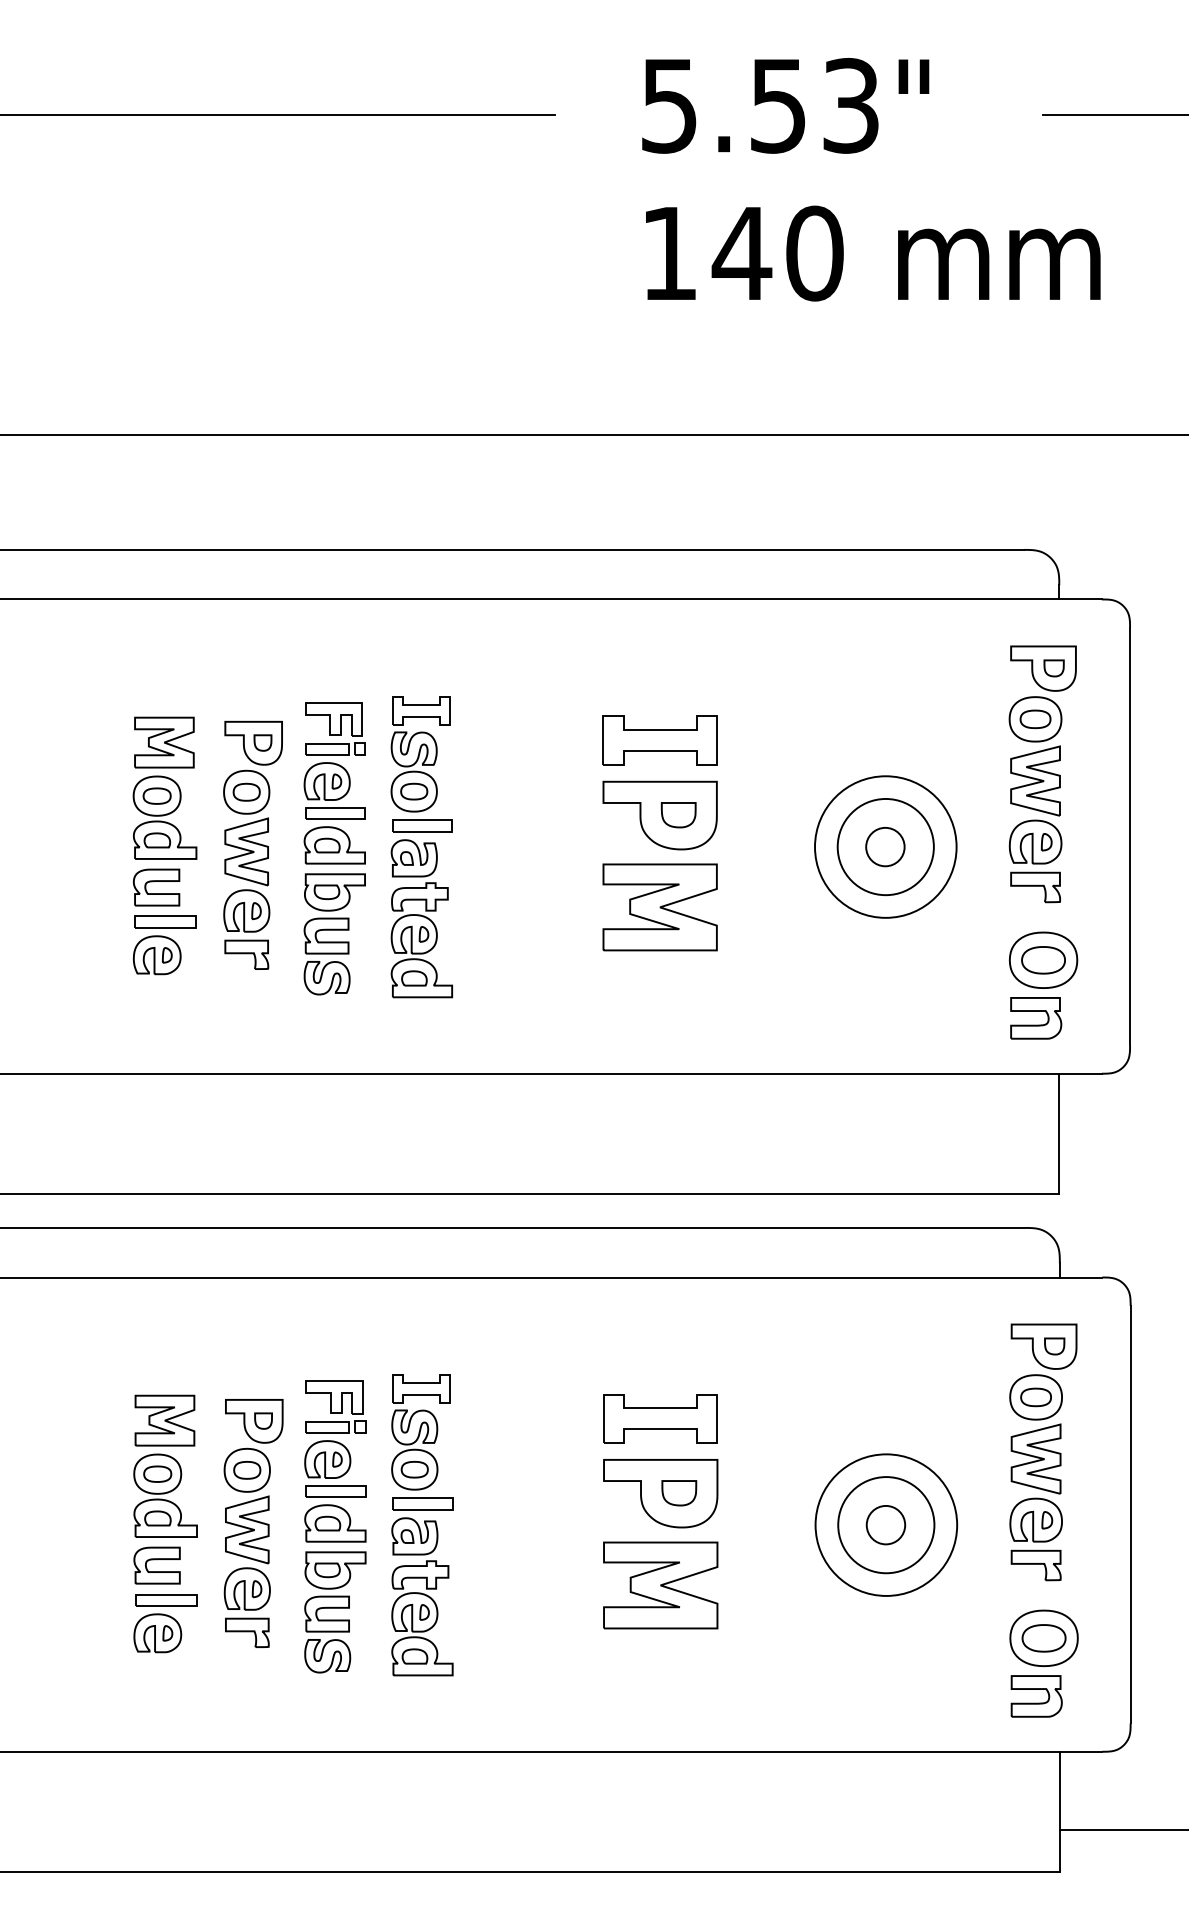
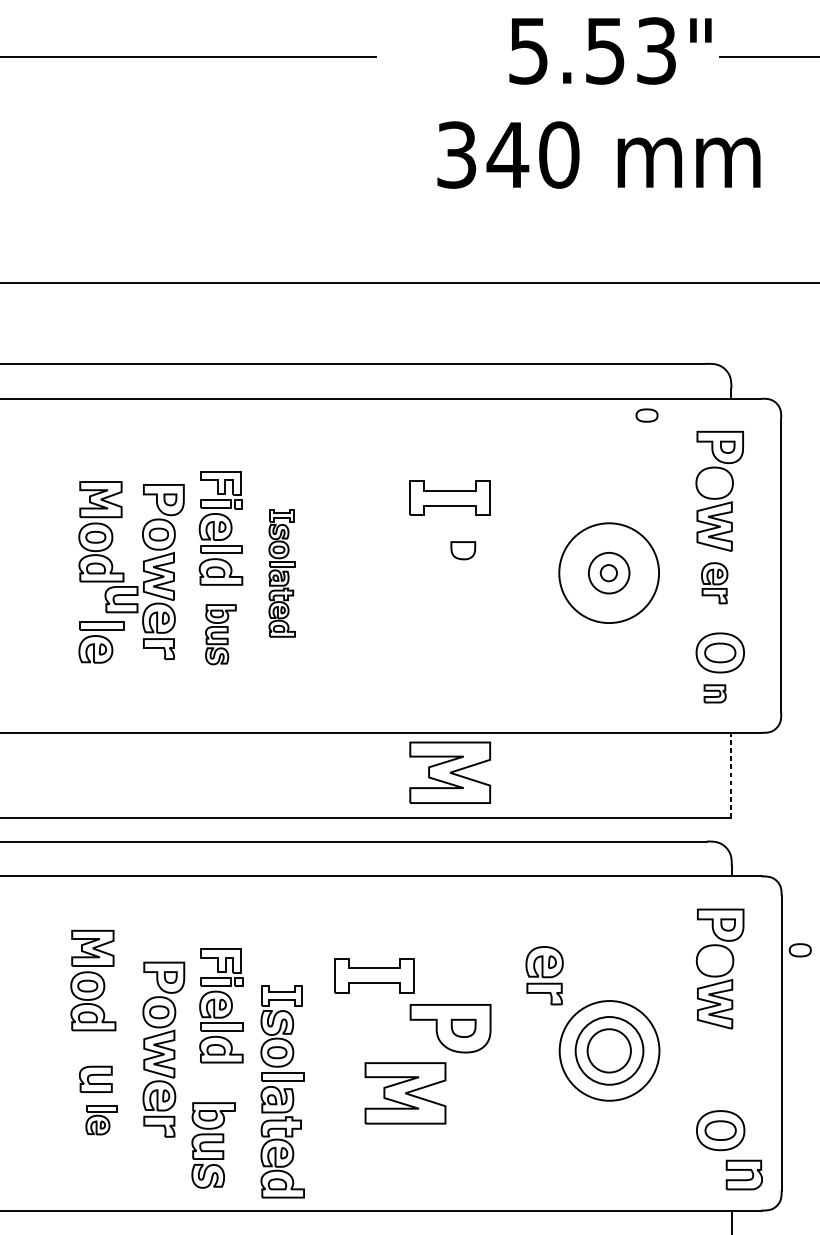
text: (785, 105) -> (610, 50), moved
text: (669, 253) -> (456, 155), 140 -> 340
part: (1035, 719) -> (647, 415), moved
part: (659, 815) -> (449, 550), removed
circle: (885, 846) -> (608, 572), size x0.6
circle: (885, 846) -> (608, 572), size x0.6
part: (421, 847) -> (282, 573), size x0.6
part: (1035, 861) -> (714, 583), size x0.7
part: (156, 887) -> (121, 599), moved
part: (659, 907) -> (449, 772), moved
part: (334, 934) -> (220, 634), size x0.7
part: (1036, 1018) -> (715, 693), size x0.6
line: (1059, 1133) -> (731, 774), solid -> dashed
part: (1035, 1397) -> (799, 950), moved
part: (660, 1418) -> (374, 975), moved
part: (165, 1465) -> (93, 979), moved
circle: (885, 1524) -> (608, 1050), size x1.6
part: (422, 1525) -> (282, 1091), moved
part: (1035, 1539) -> (544, 975), moved
part: (660, 1585) -> (405, 1093), moved
part: (335, 1612) -> (213, 1145), moved
part: (165, 1623) -> (101, 1120), size x0.7
part: (1036, 1696) -> (744, 1175), moved

